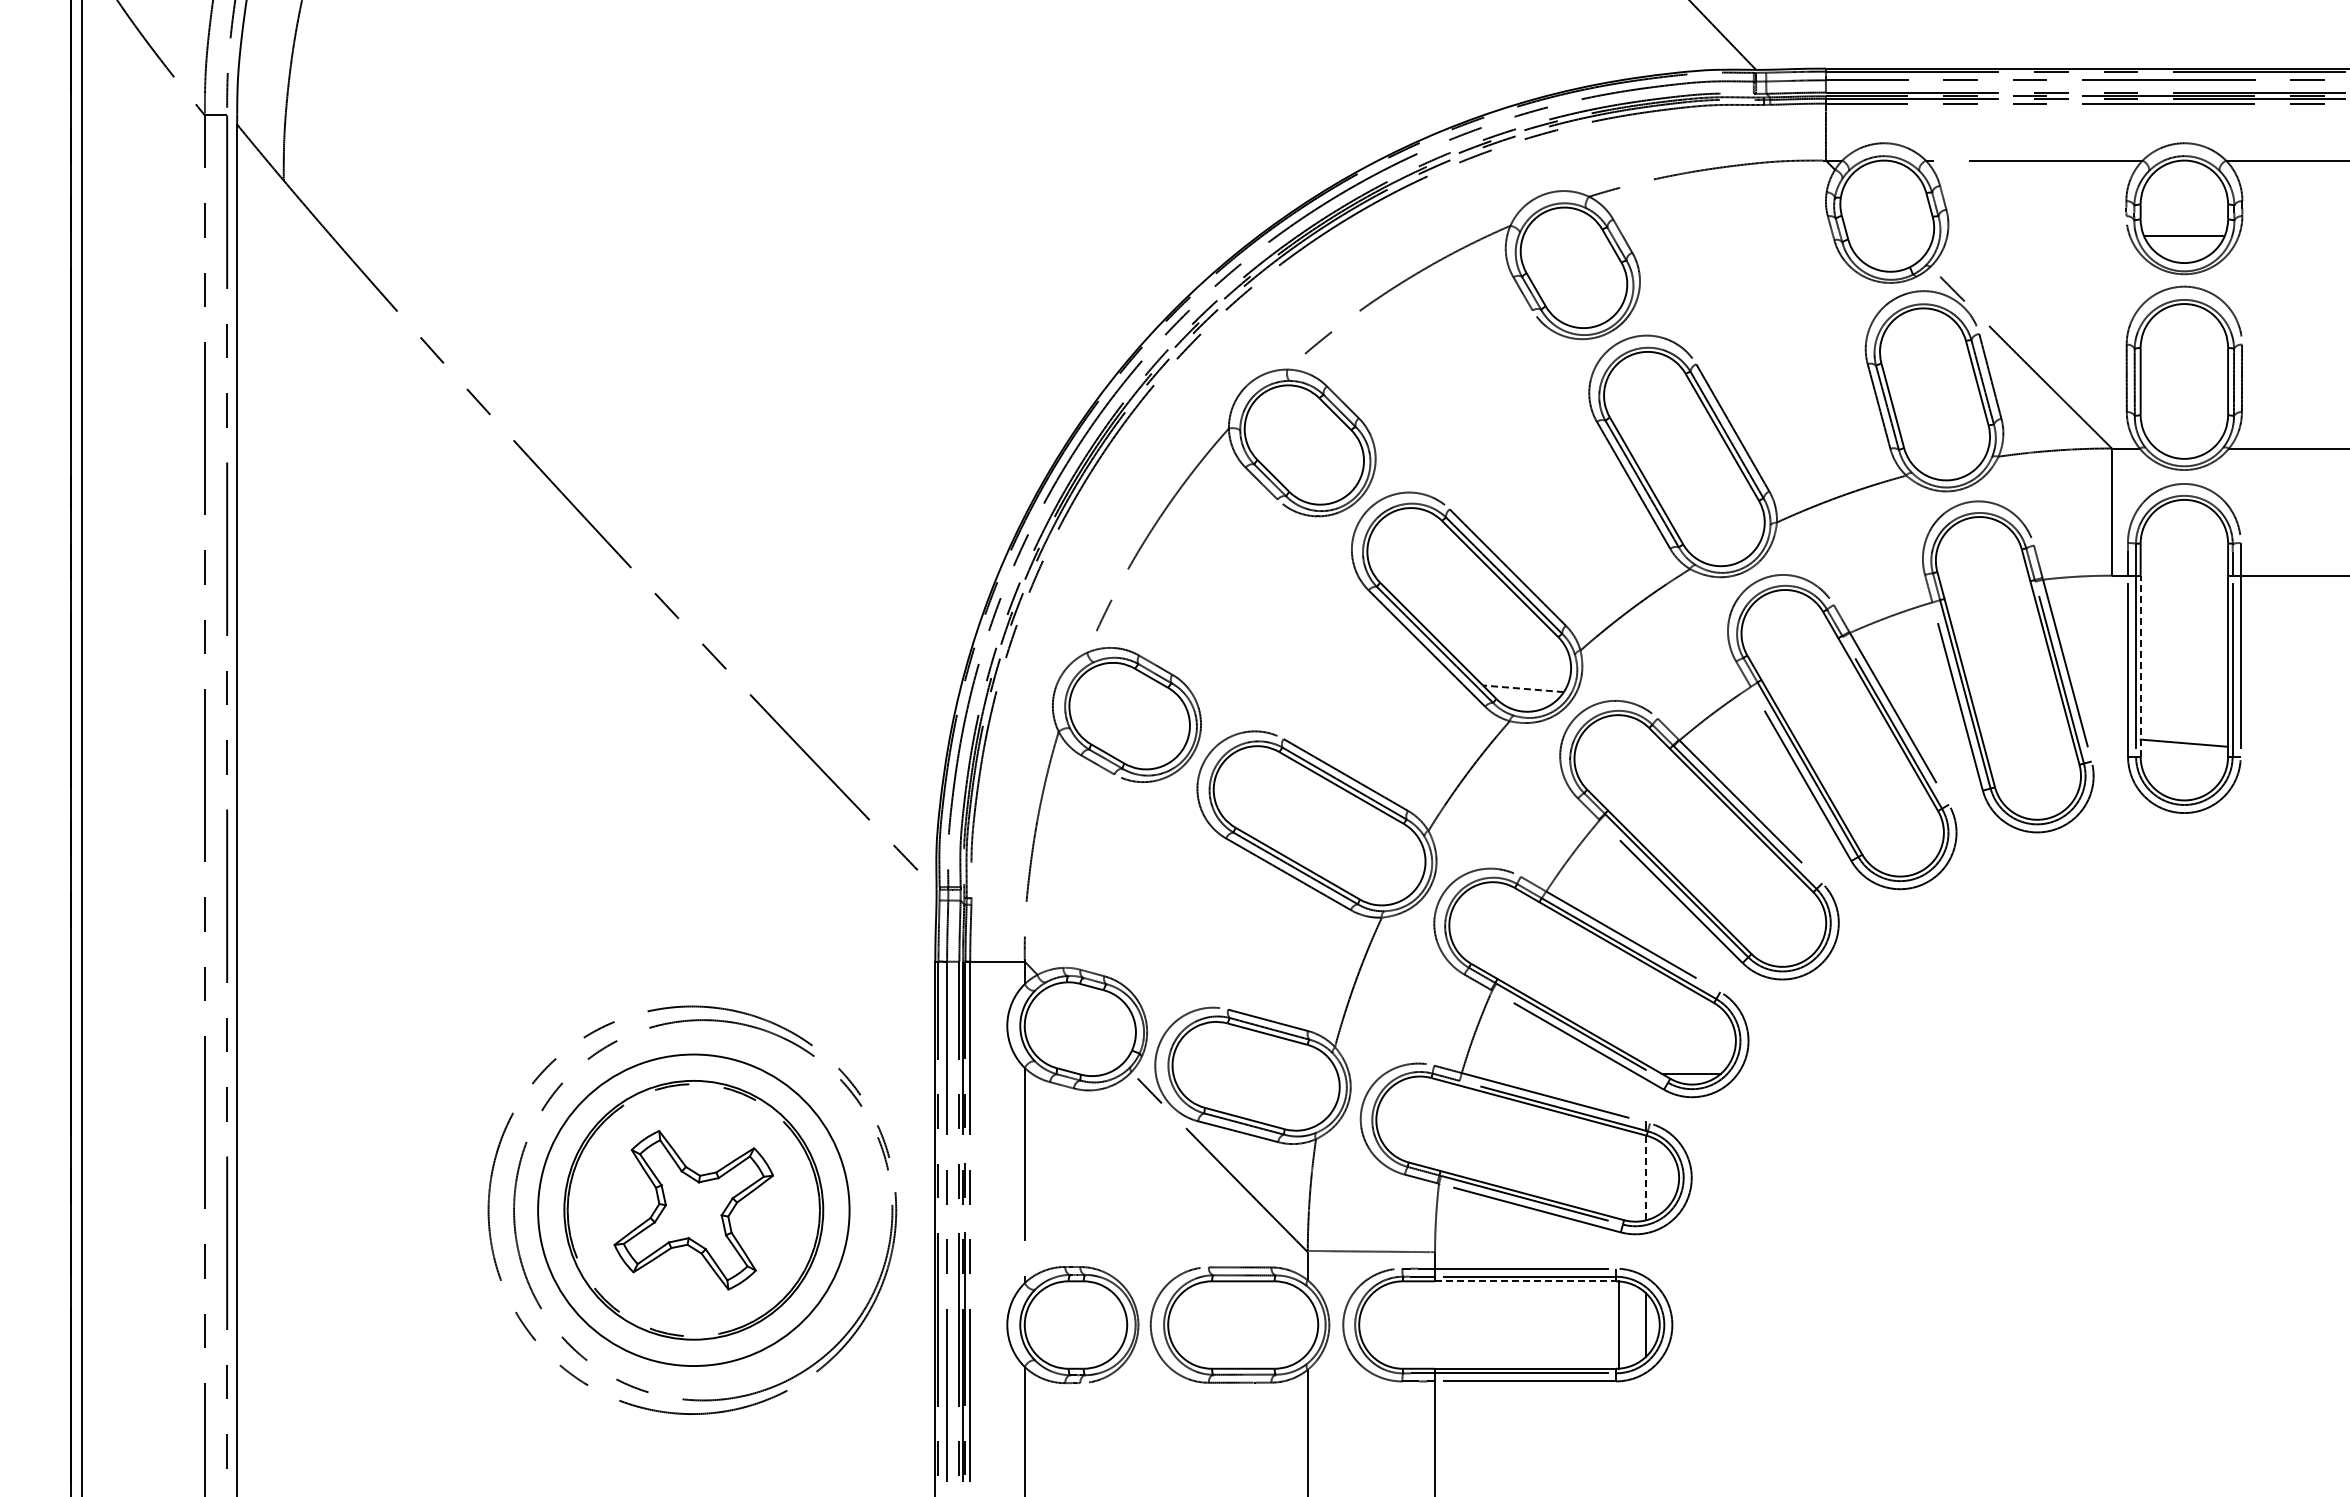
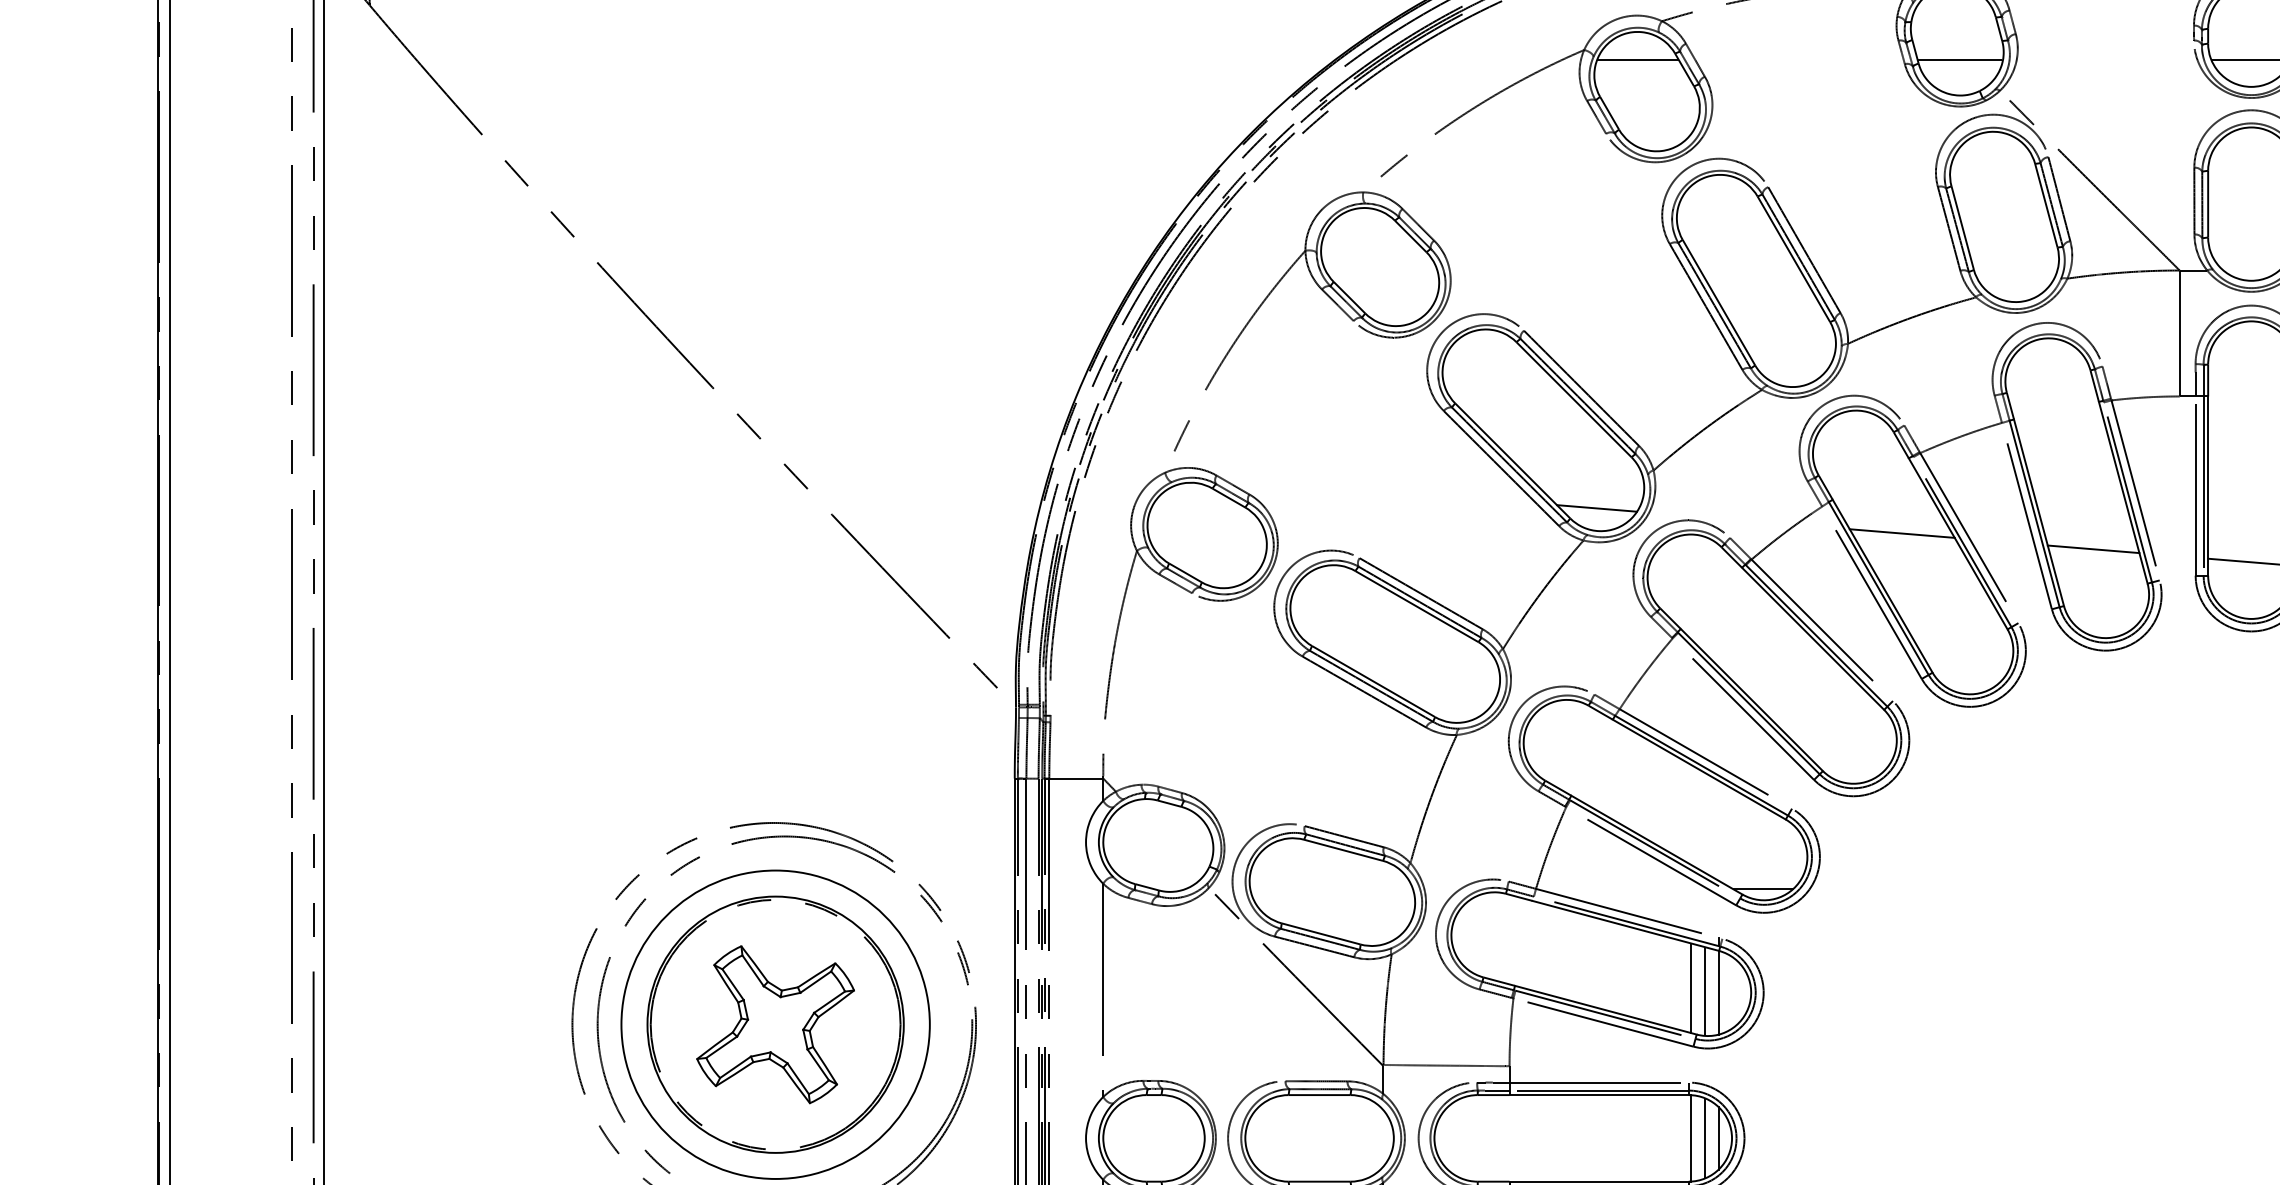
line: (1564, 235) -> (1637, 59), added
line: (1889, 235) -> (1959, 59), added
line: (2140, 666) -> (2208, 486), dashed -> solid
line: (1523, 688) -> (1597, 508), dashed -> solid
line: (1831, 713) -> (1902, 532), added
line: (2024, 729) -> (2093, 548), added
line: (1618, 1173) -> (1691, 988), added
line: (1632, 1176) -> (1705, 991), added
line: (1646, 1177) -> (1718, 992), dashed -> solid
line: (1526, 1281) -> (1600, 1095), dashed -> solid
line: (1632, 1324) -> (1705, 1137), added

